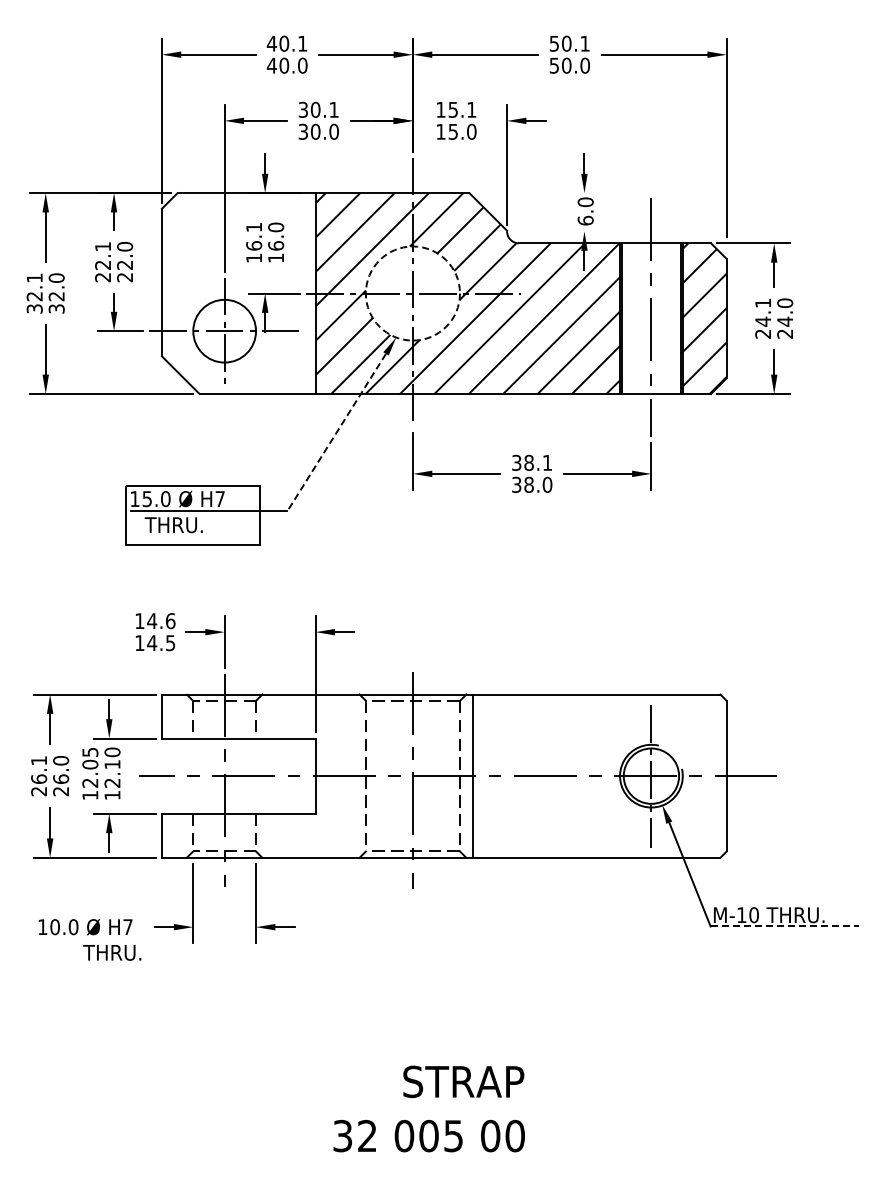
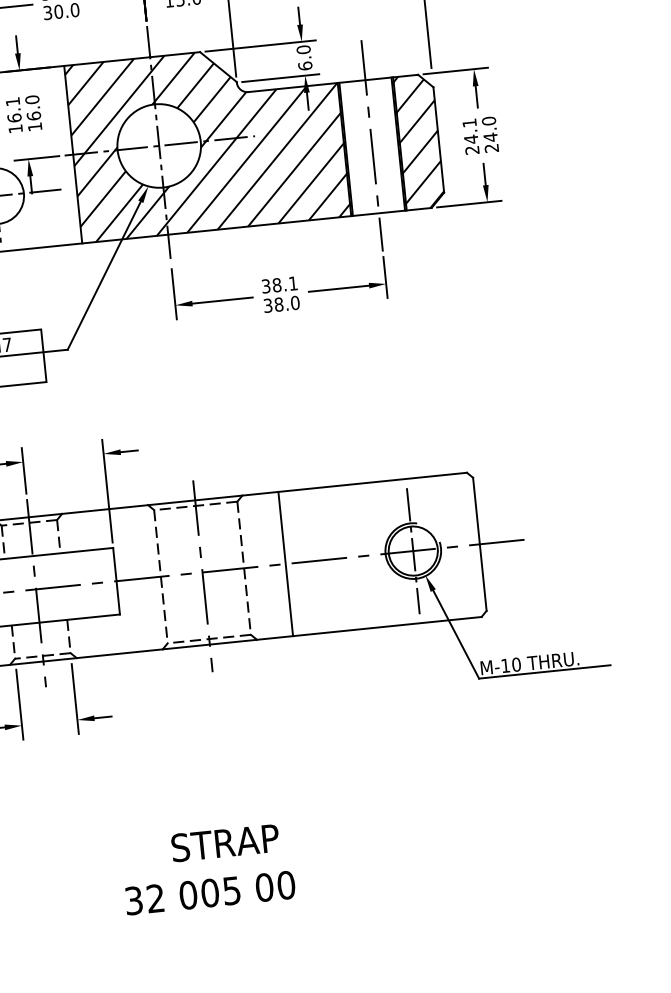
line: (537, 193) -> (260, 46), added
line: (556, 231) -> (280, 78), added
circle: (412, 293) -> (158, 145), dashed -> solid
line: (336, 432) -> (104, 275), dashed -> solid
line: (473, 775) -> (286, 563), moved
line: (785, 926) -> (545, 671), dashed -> solid
text: (463, 1081) -> (225, 842), moved
text: (428, 1135) -> (209, 892), moved

